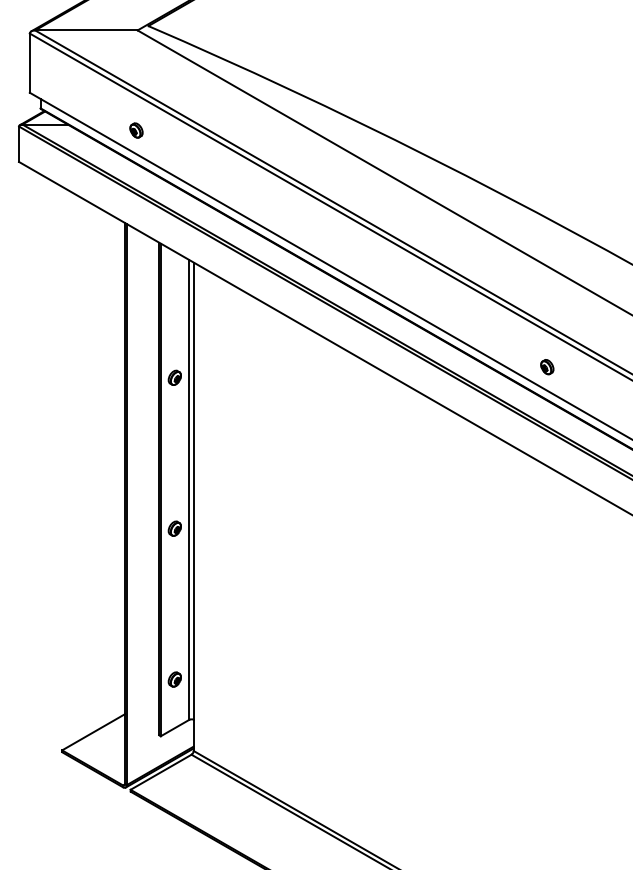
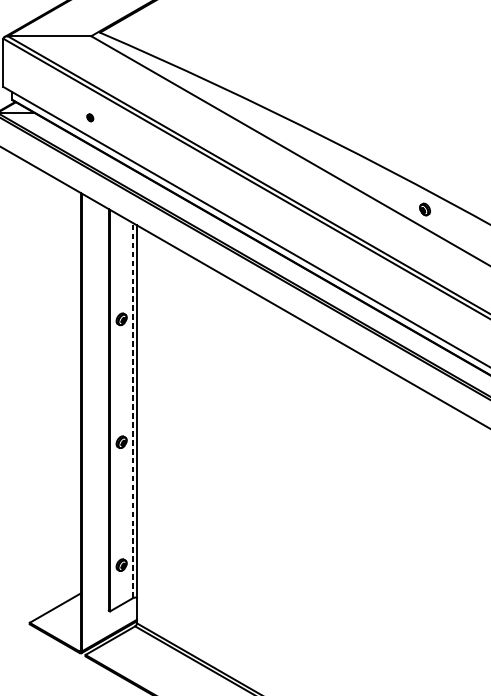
part: (136, 130) -> (90, 117), size x0.6
part: (547, 367) -> (425, 209), moved
line: (189, 489) -> (133, 410), solid -> dashed

